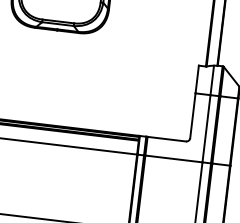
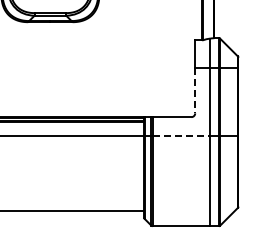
line: (193, 115) -> (195, 90), solid -> dashed
line: (173, 158) -> (181, 135), solid -> dashed

